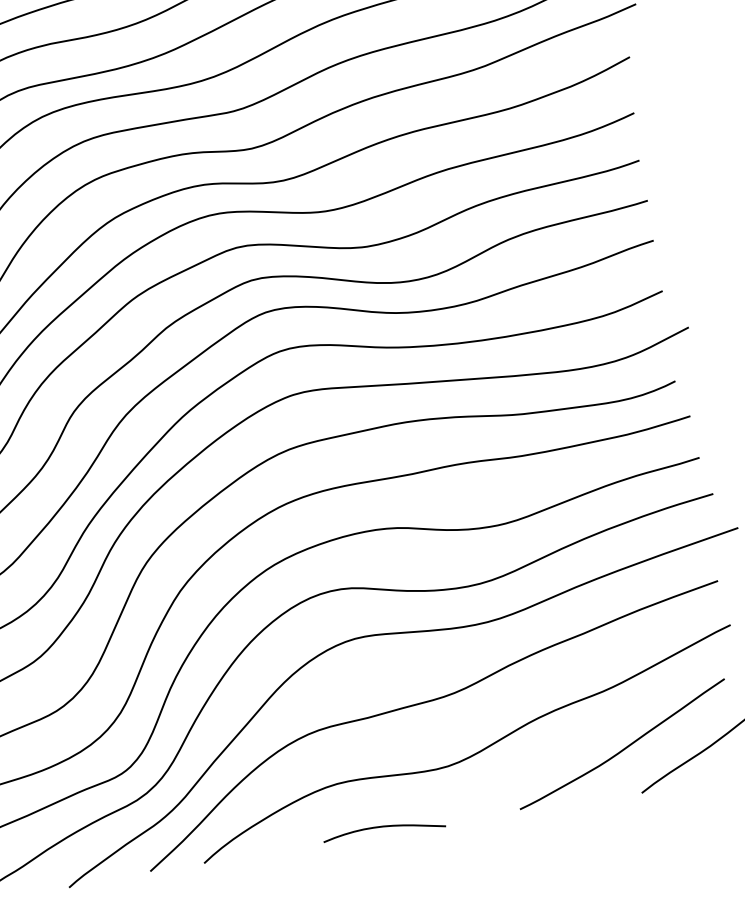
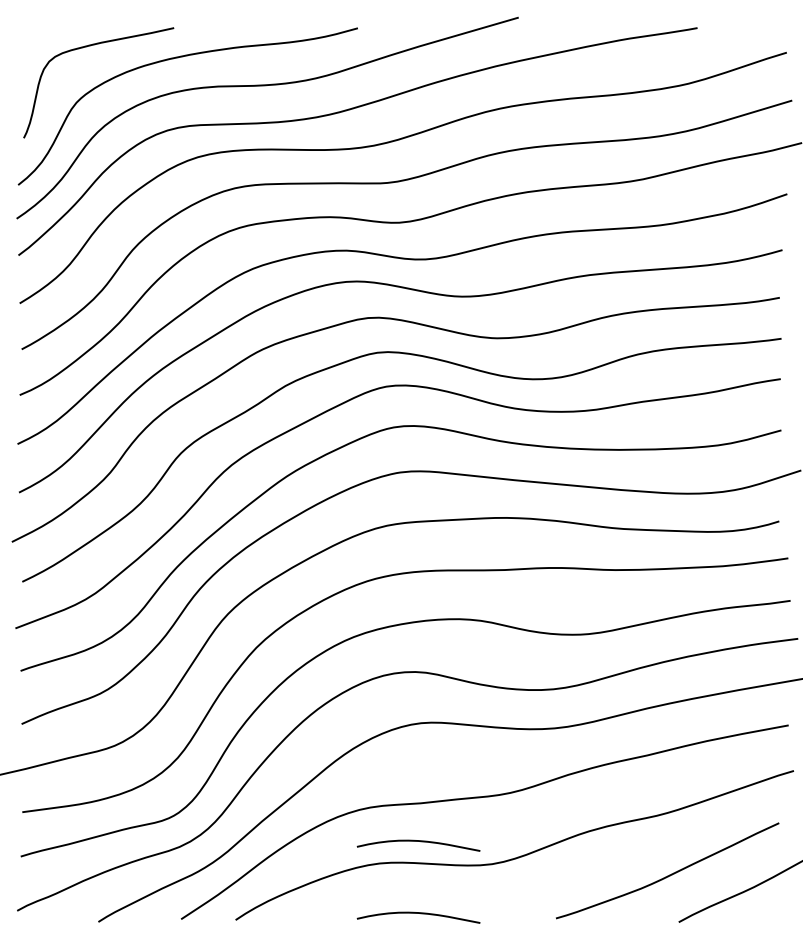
curve: (373, 756) -> (420, 842), added

